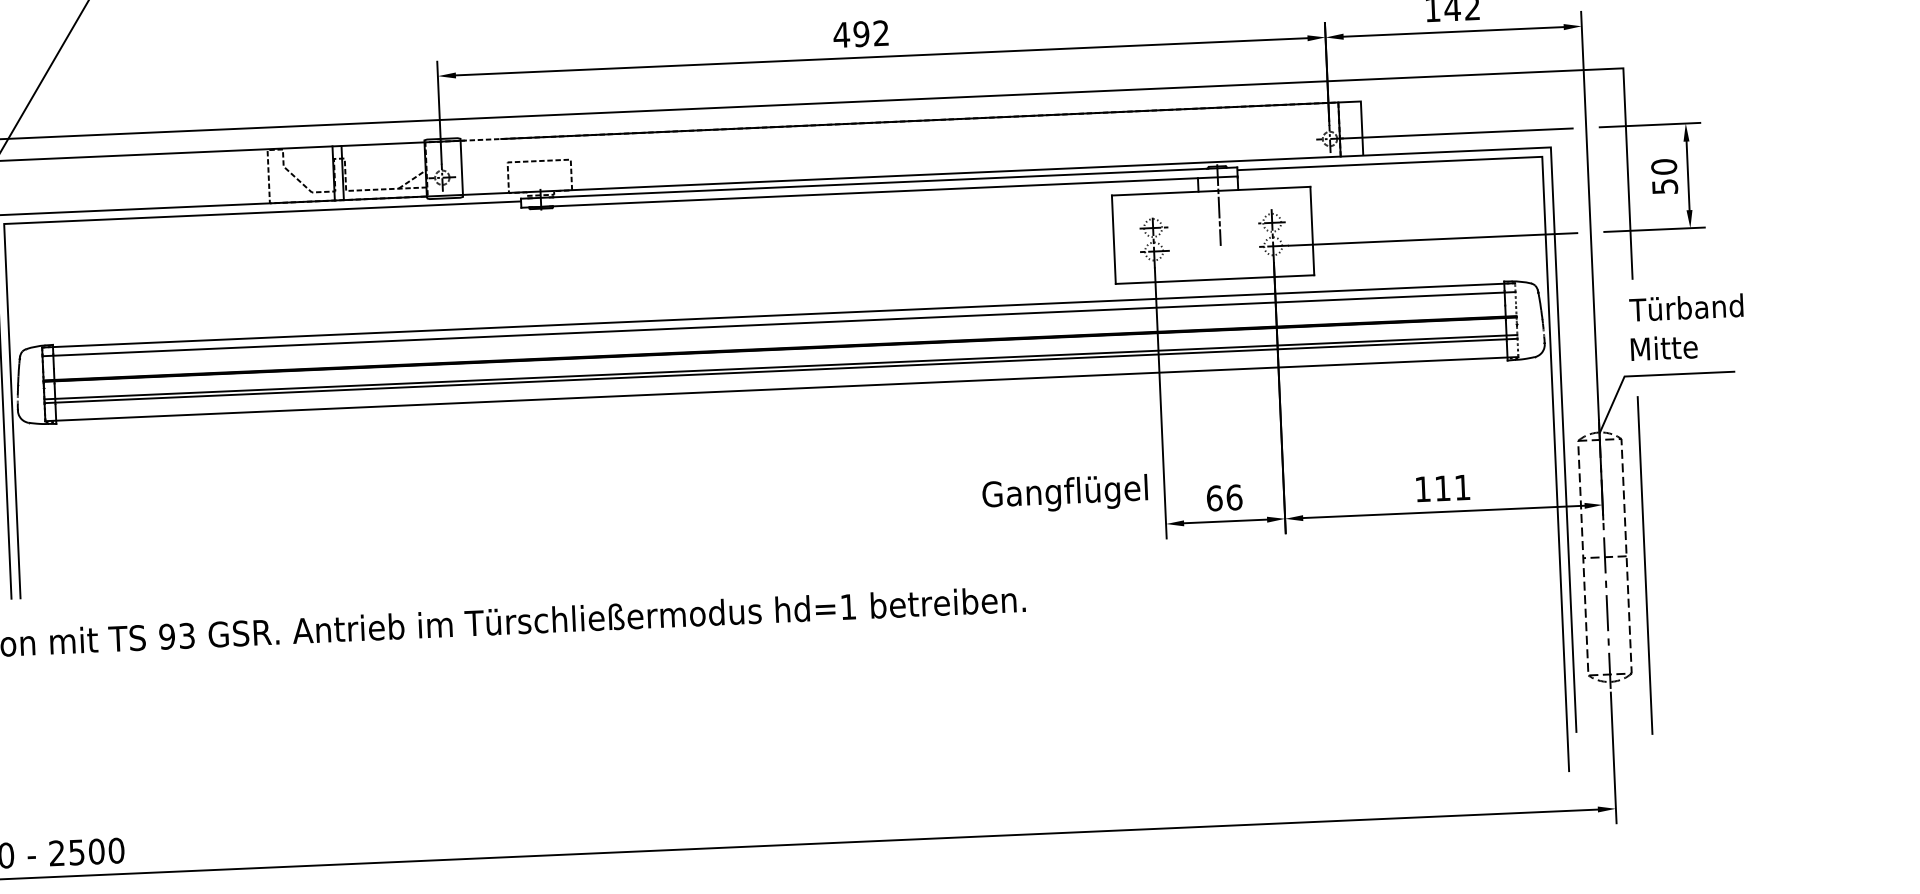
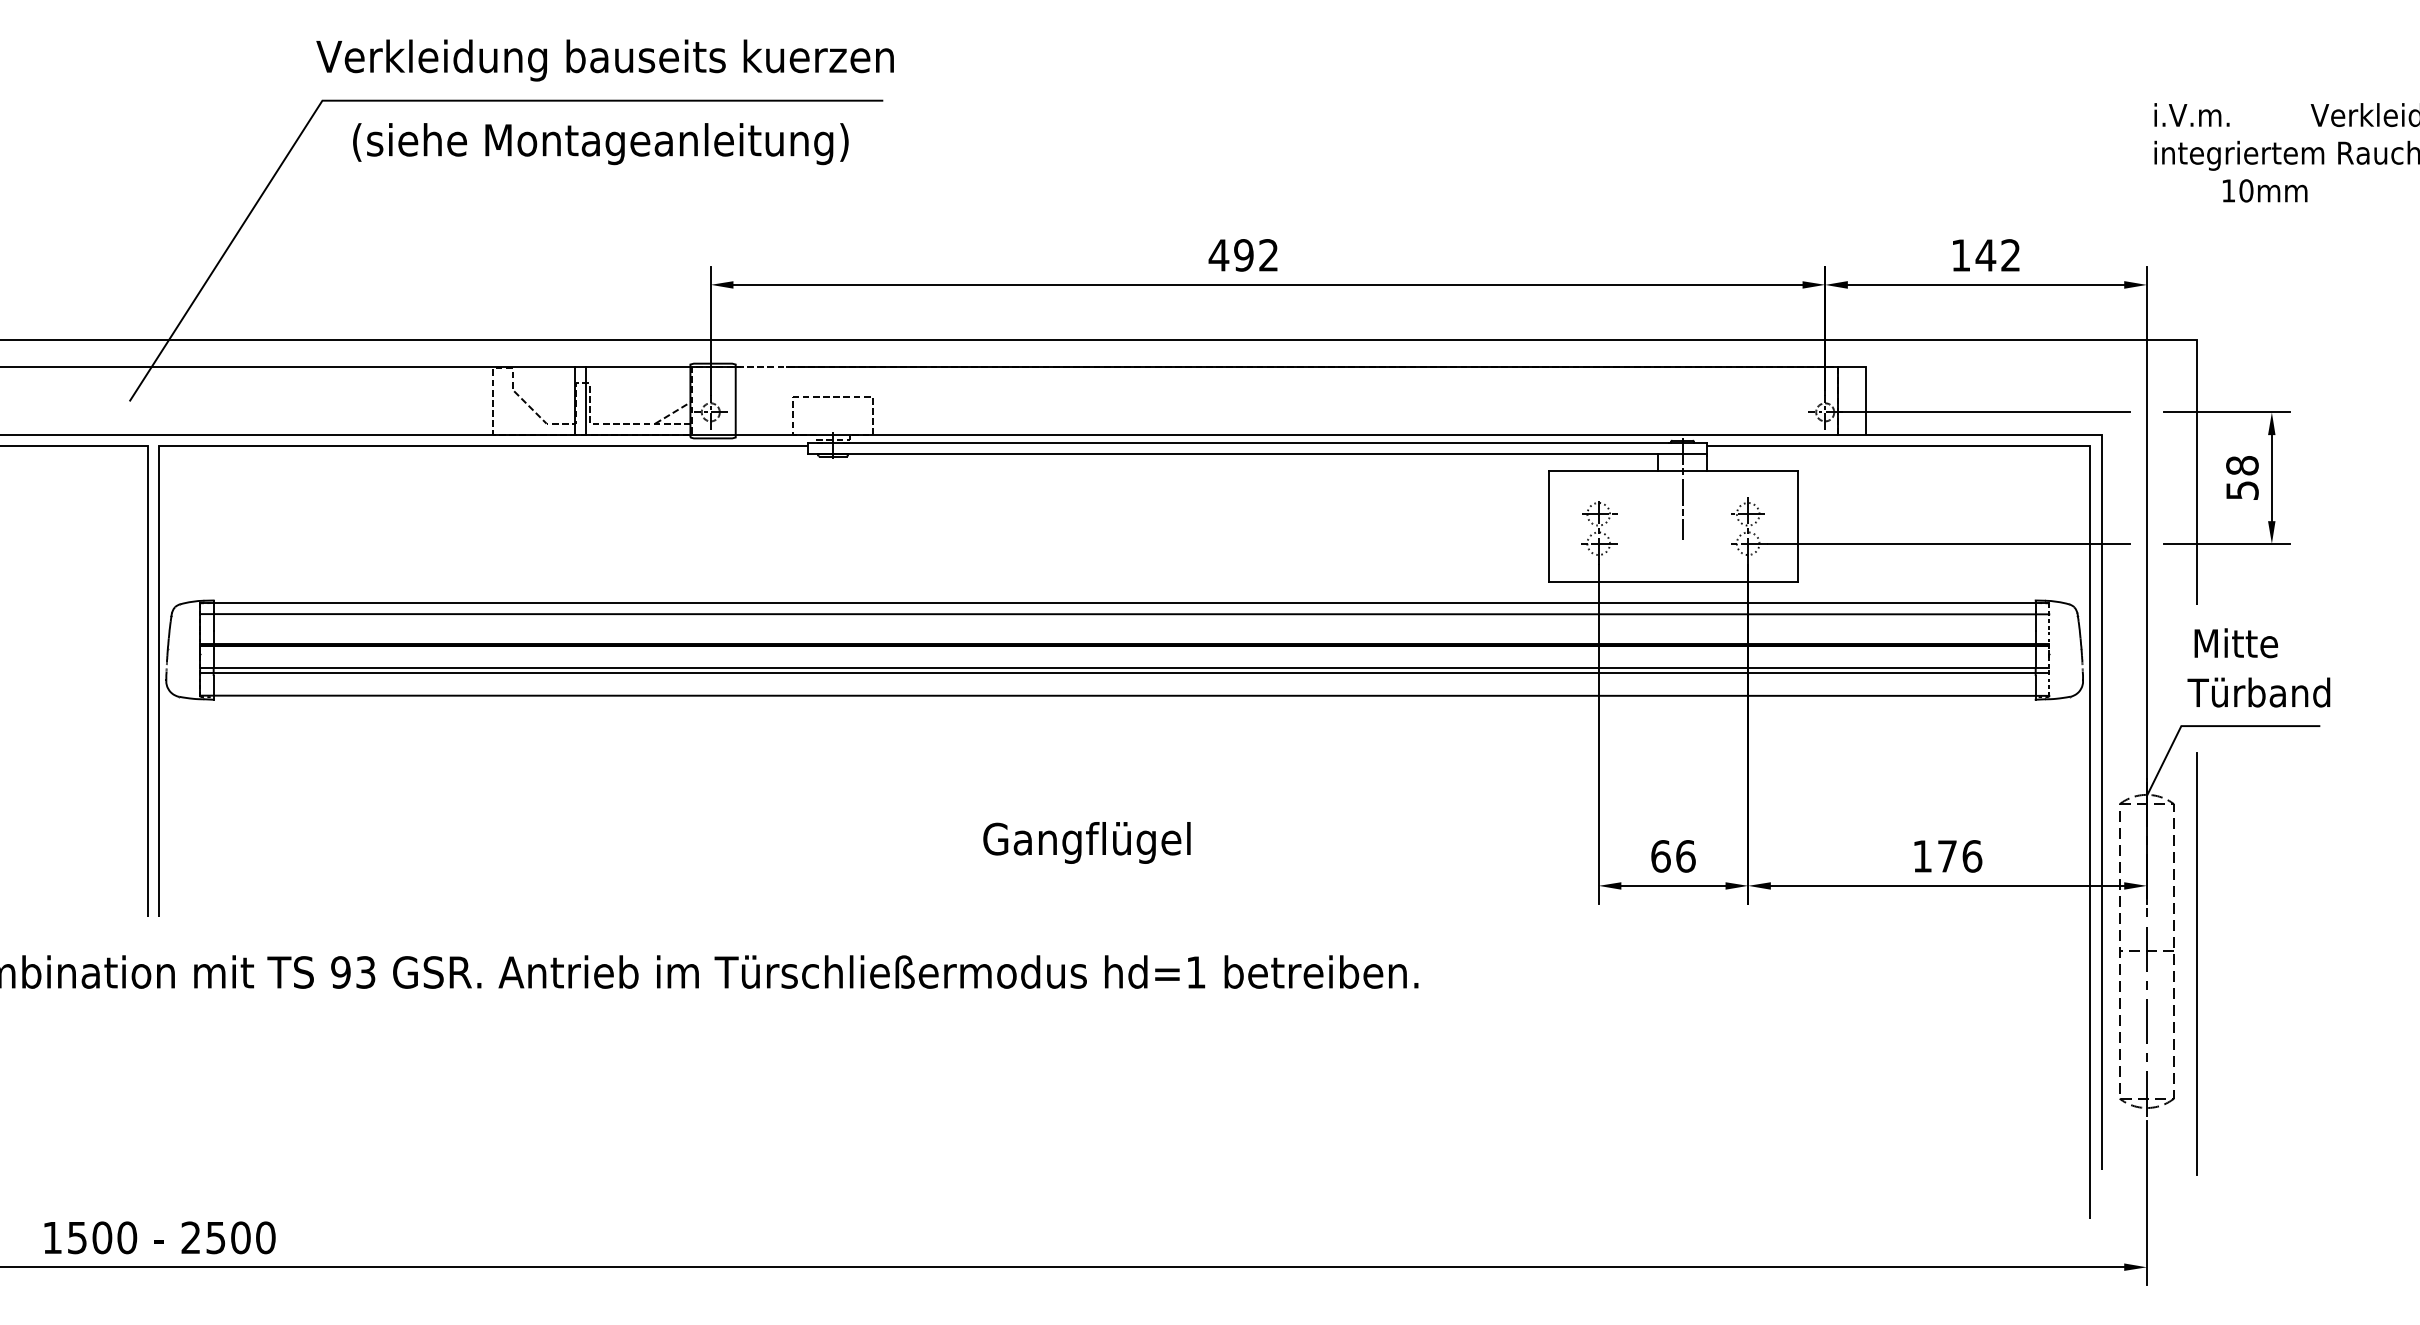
text: (1664, 166) -> (2242, 465), 50 -> 58
text: (1686, 307) -> (2262, 643), Türband -> Mitte
text: (1684, 347) -> (2258, 692), Mitte -> Türband
text: (1453, 488) -> (1960, 856), 111 -> 176
text: (1064, 493) -> (1086, 842), moved

